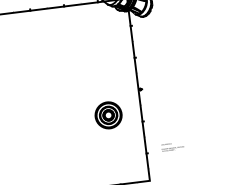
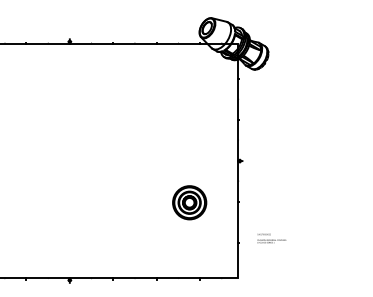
part: (108, 115) -> (189, 202), moved

